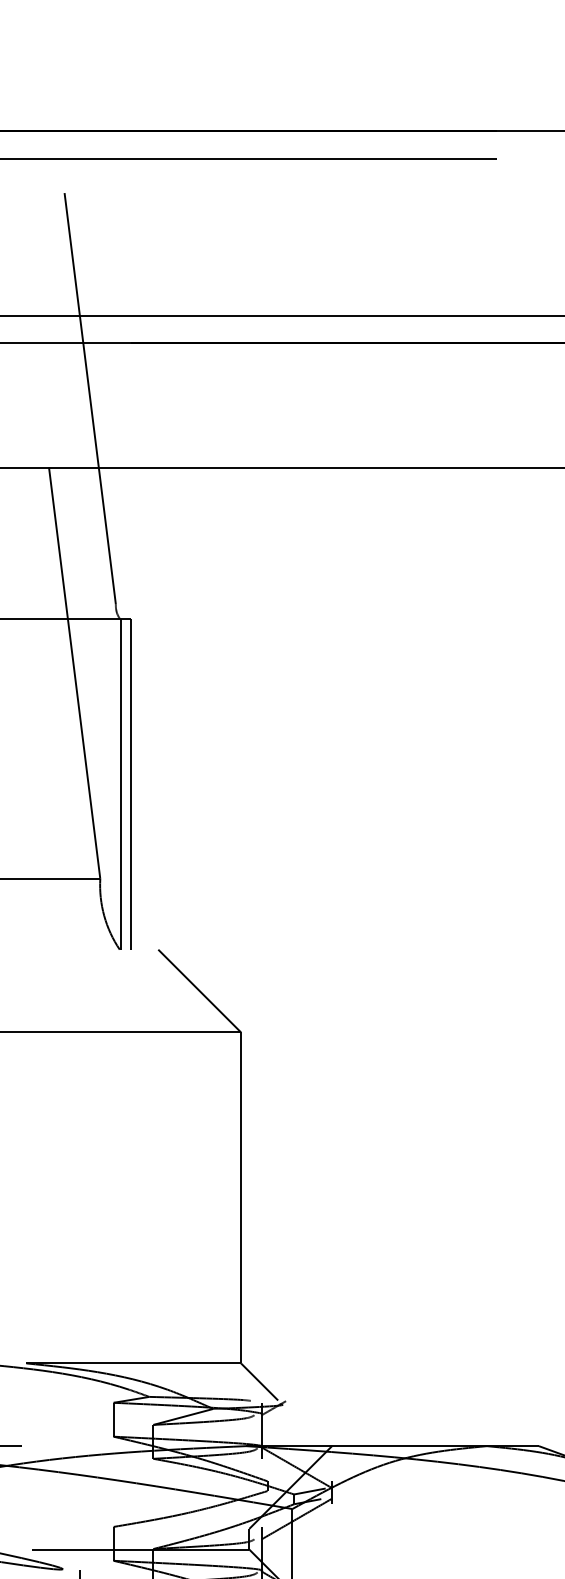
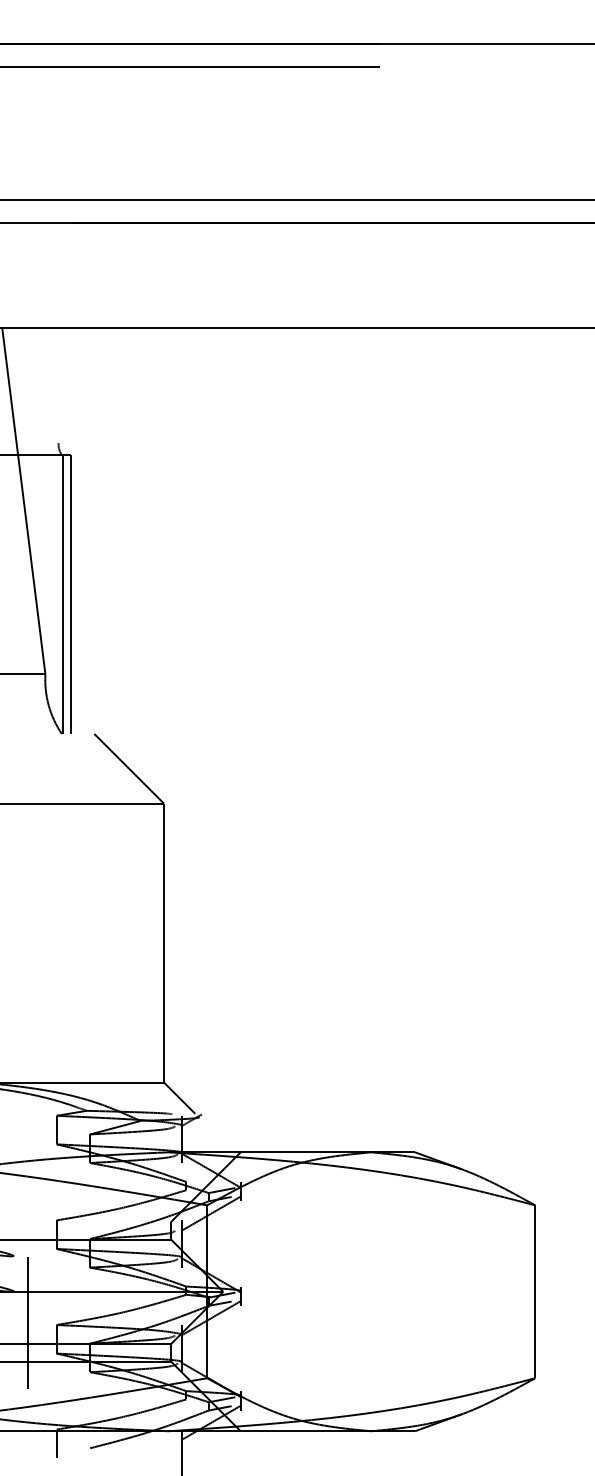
line: (89, 398) -> (36, 269), removed

